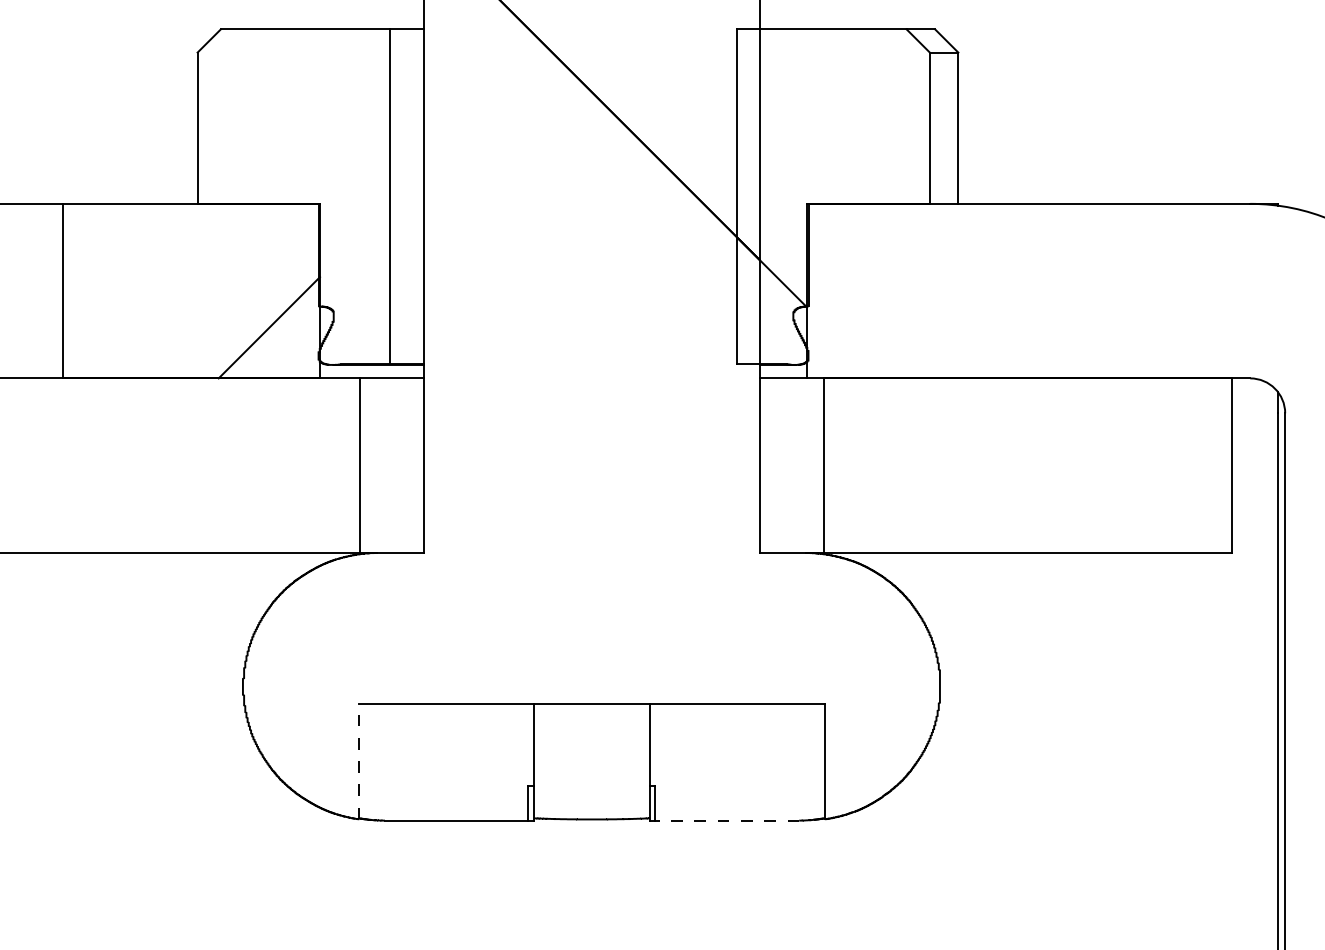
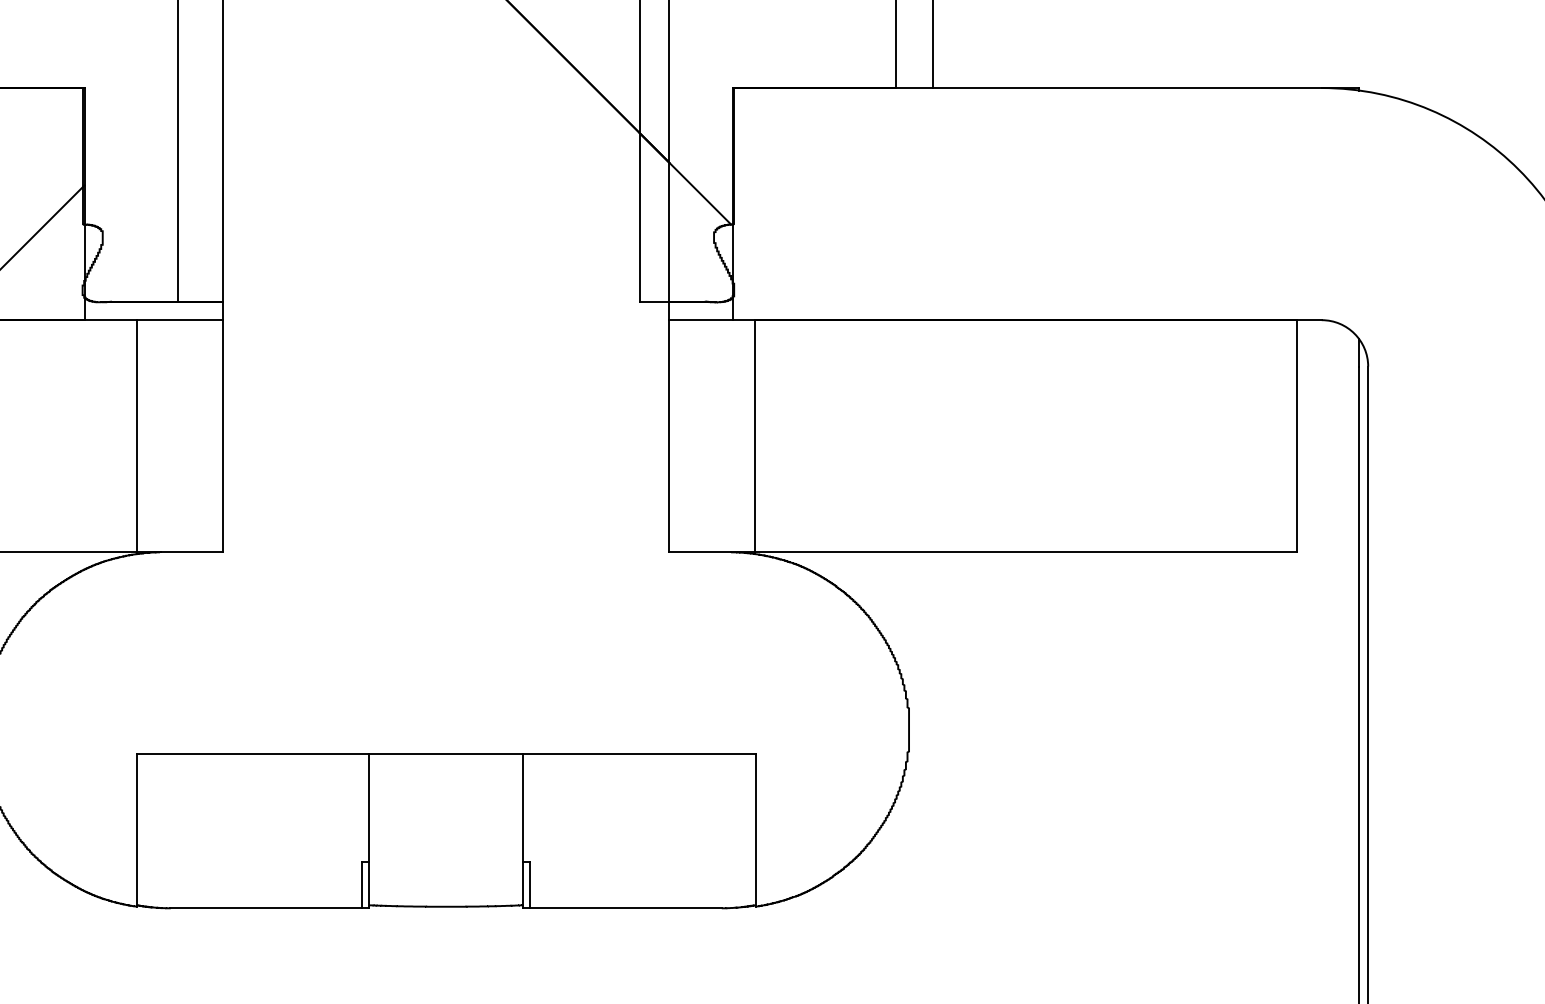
line: (359, 761) -> (137, 829), dashed -> solid
line: (727, 820) -> (626, 908), dashed -> solid

